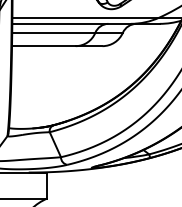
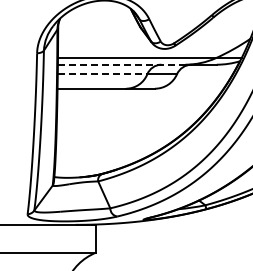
line: (71, 23) -> (121, 64), solid -> dashed
line: (53, 32) -> (102, 74), solid -> dashed

